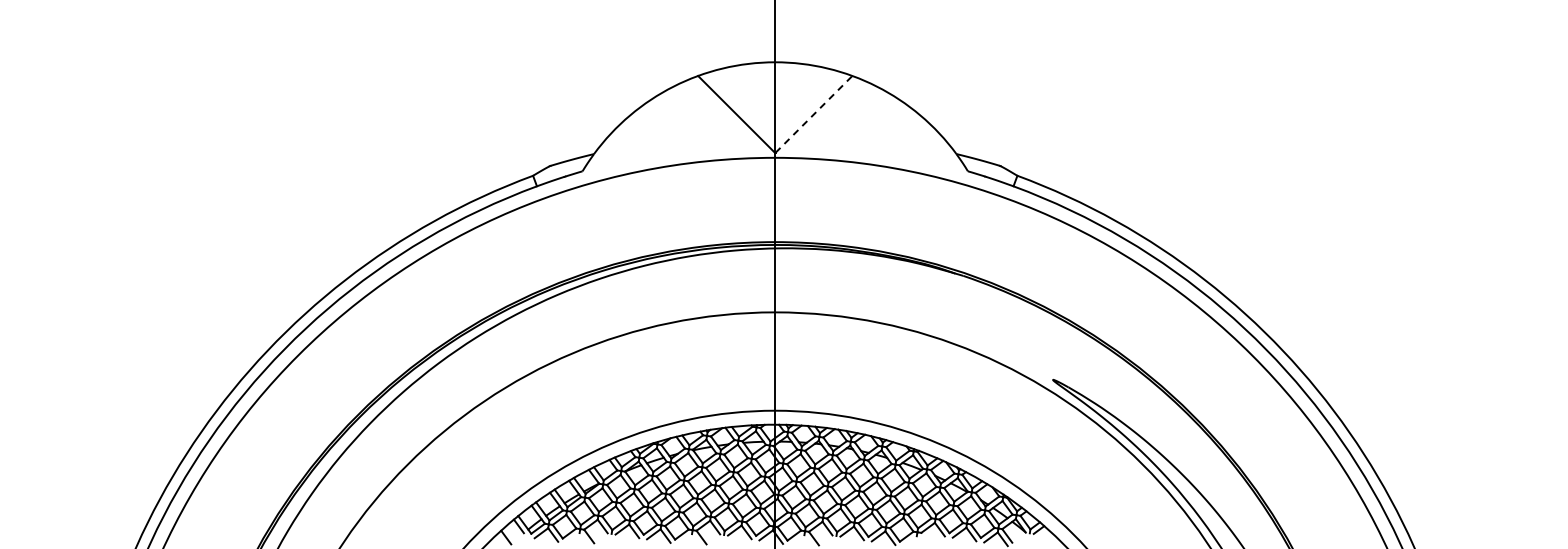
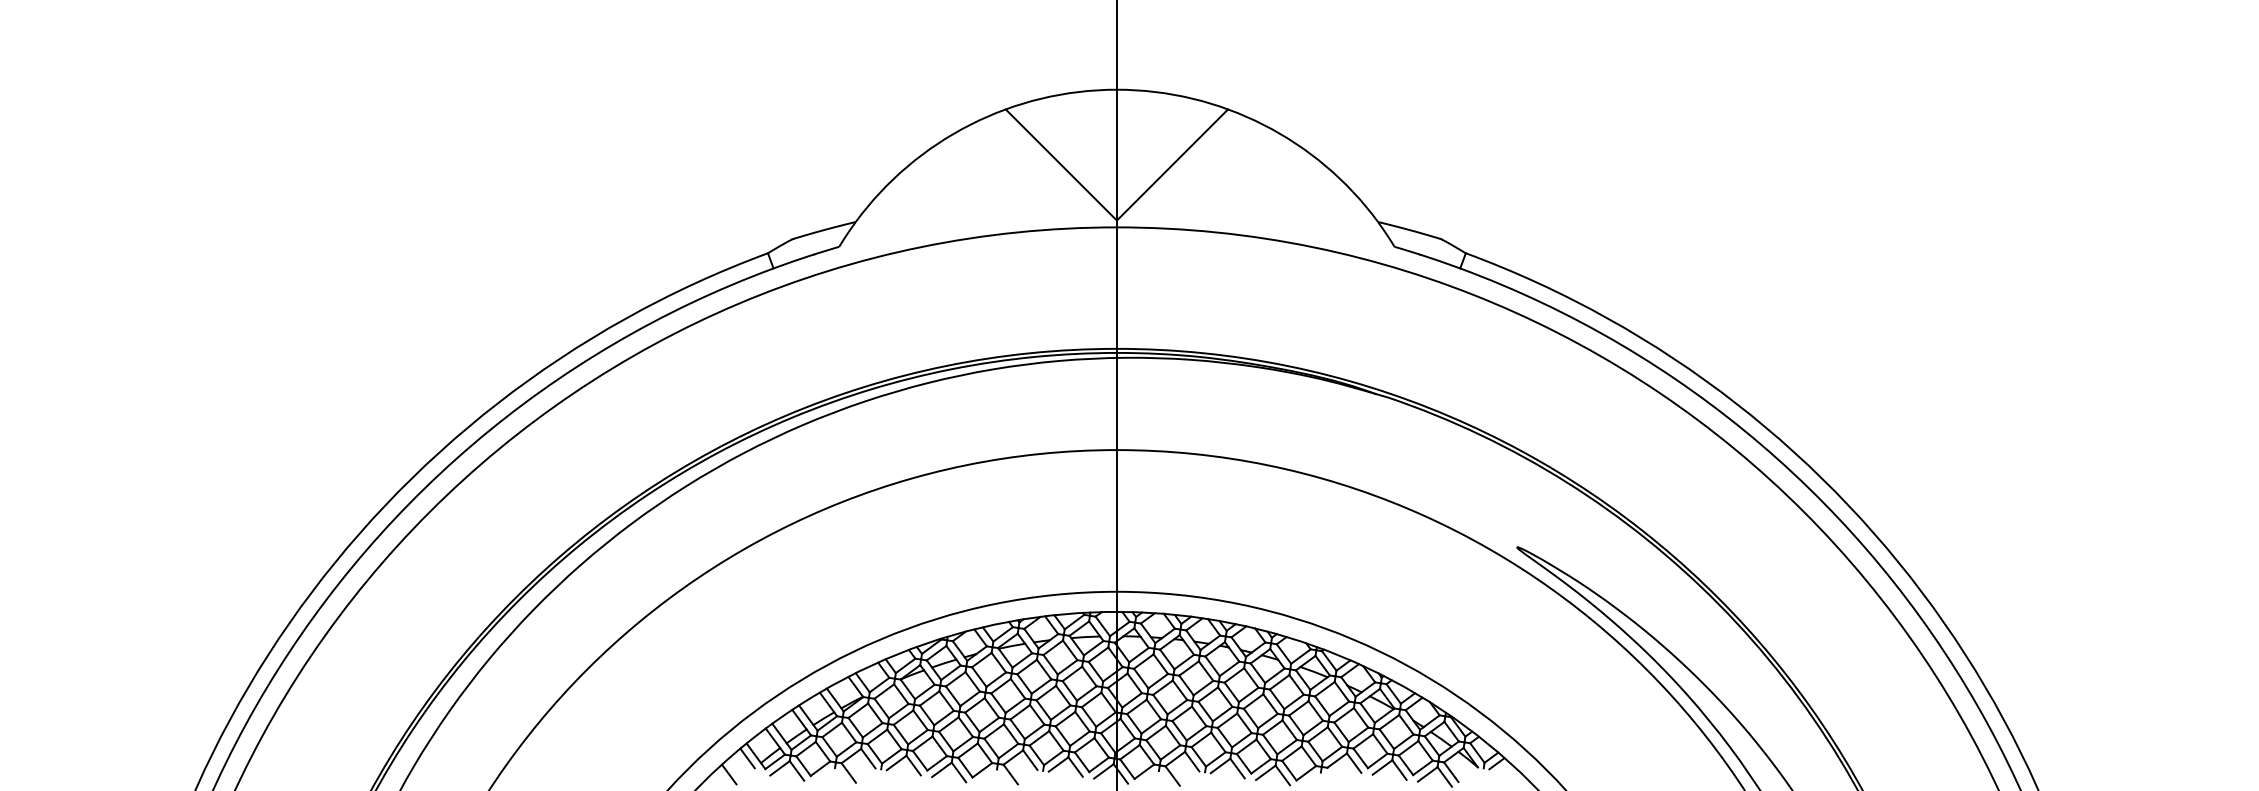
line: (814, 114) -> (1173, 164), dashed -> solid

